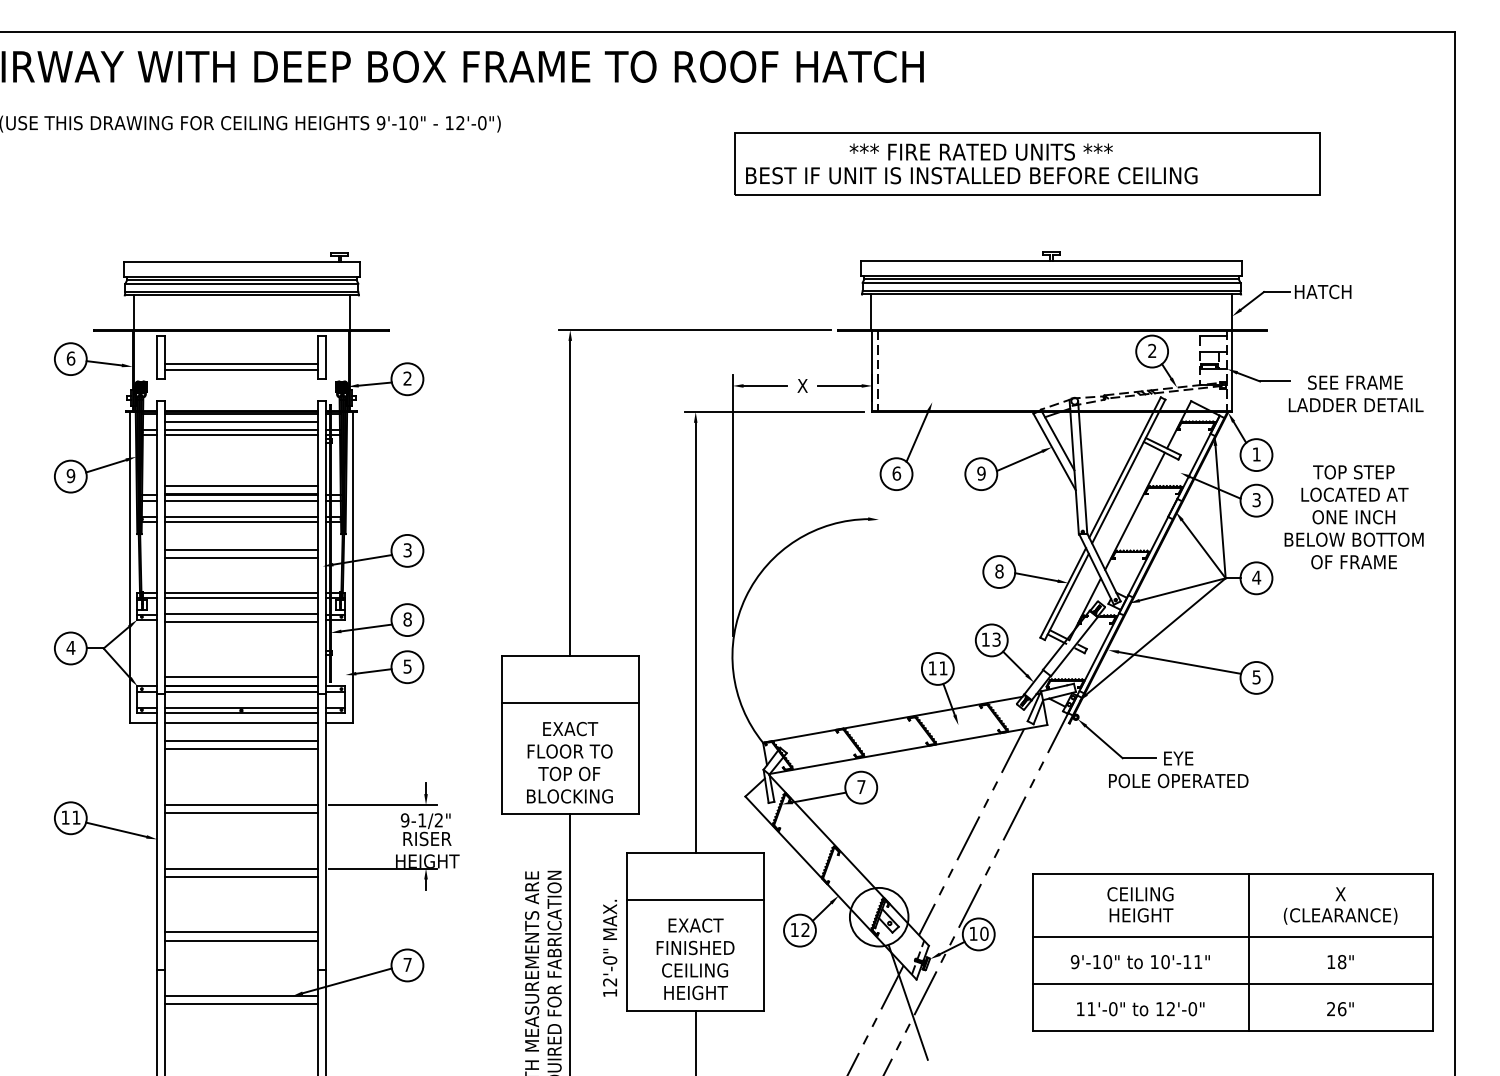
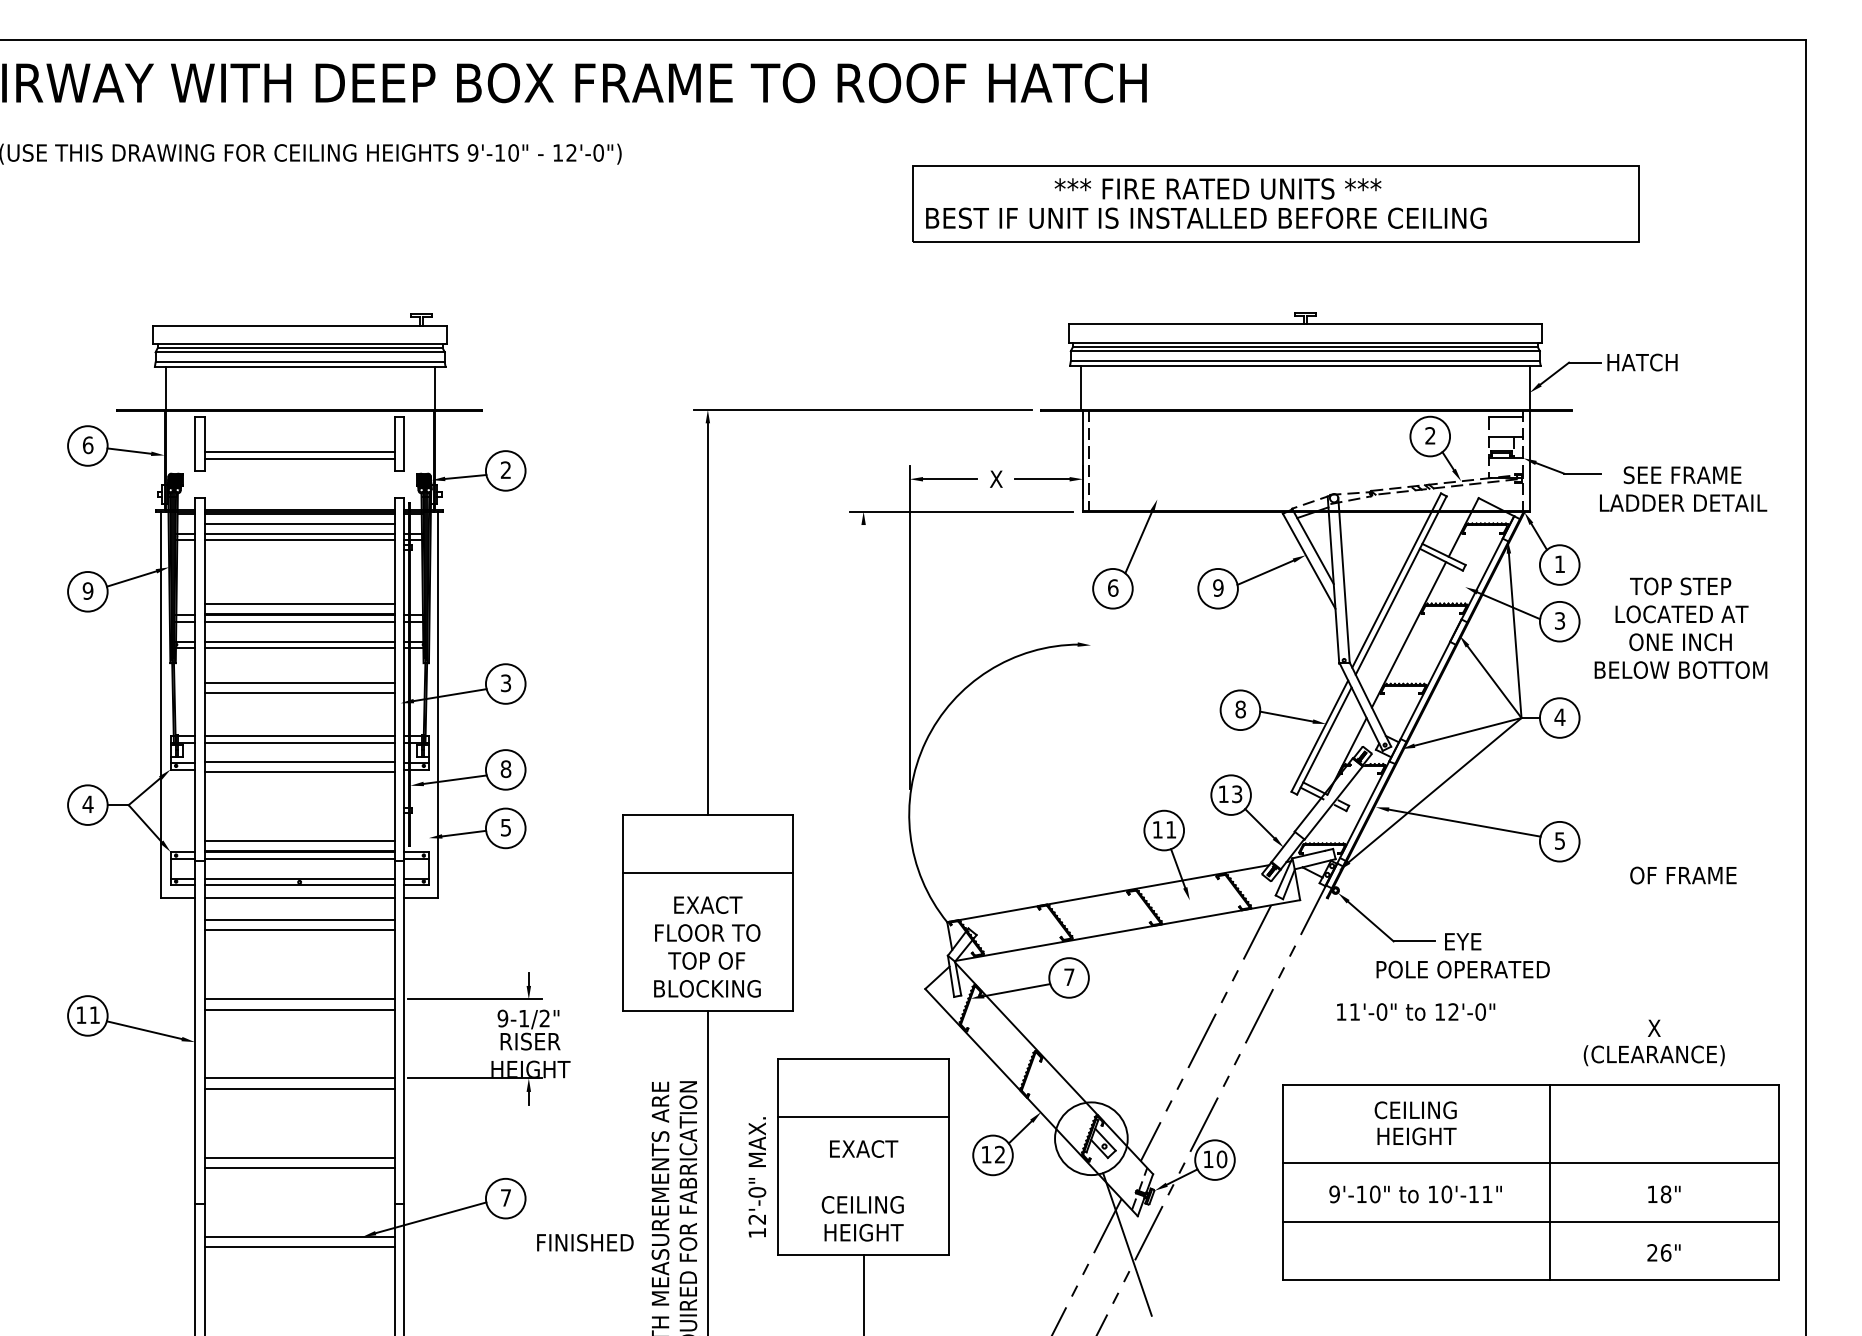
text: (1353, 562) -> (1682, 875), moved
line: (695, 637) -> (863, 791), removed
text: (1340, 905) -> (1654, 1042), moved
text: (695, 947) -> (585, 1242), moved
text: (1140, 1009) -> (1415, 1012), moved

